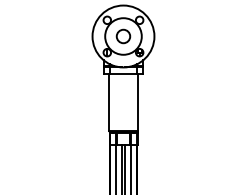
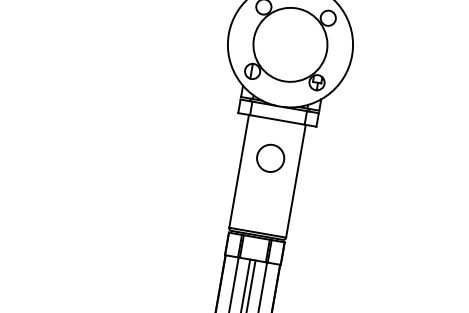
circle: (123, 36) -> (270, 158), moved

